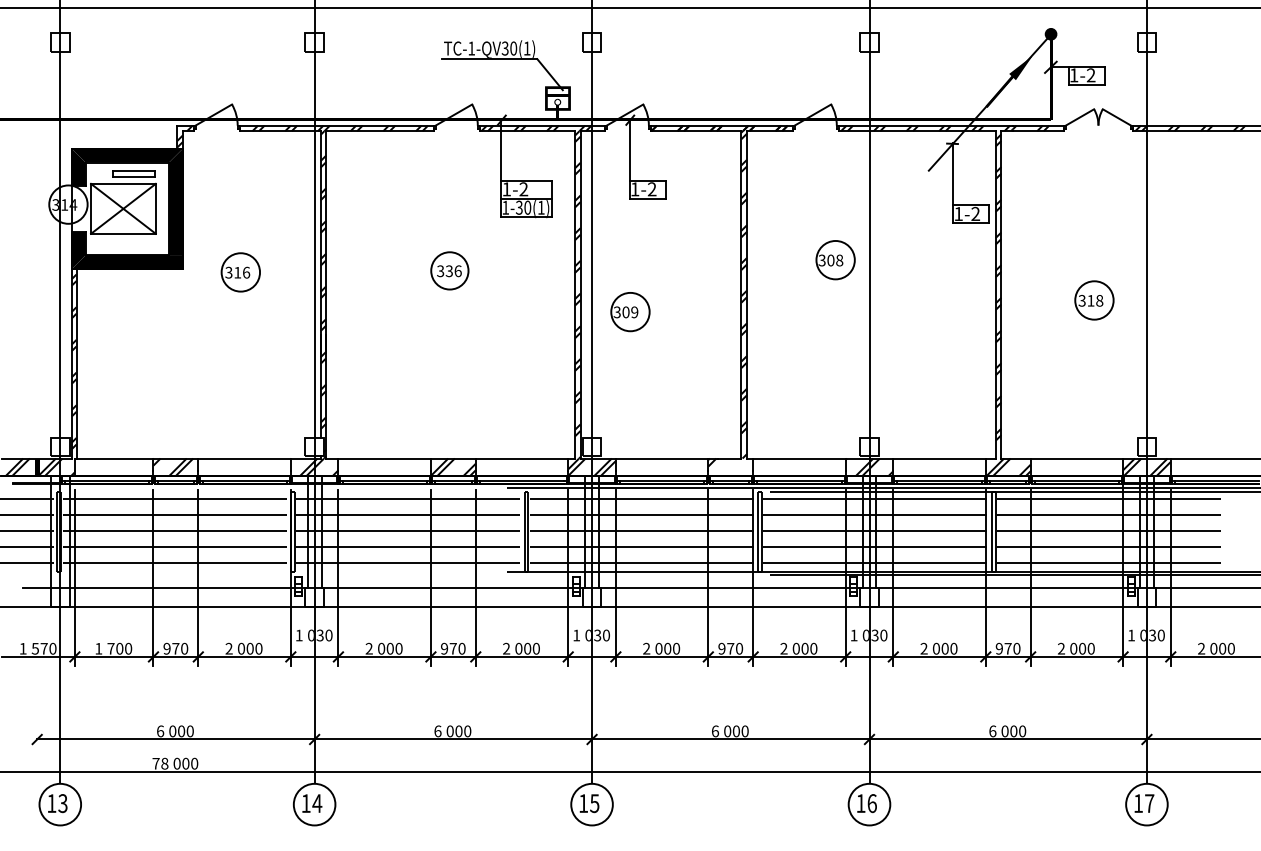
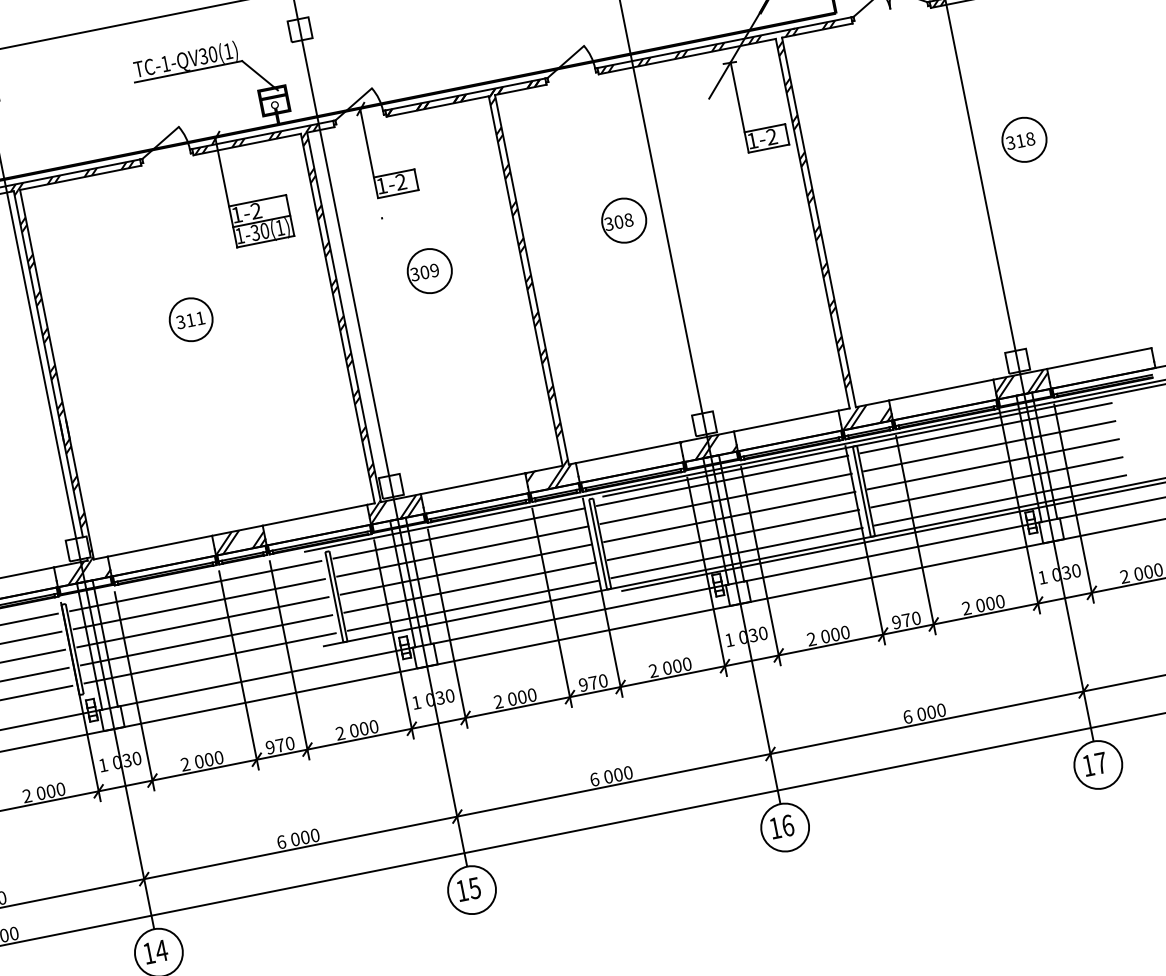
text: (453, 271) -> (195, 319), 336 -> 311
part: (1094, 300) -> (1024, 139), moved
part: (630, 312) -> (429, 271), moved
hatch: (737, 467) -> (560, 476), added

